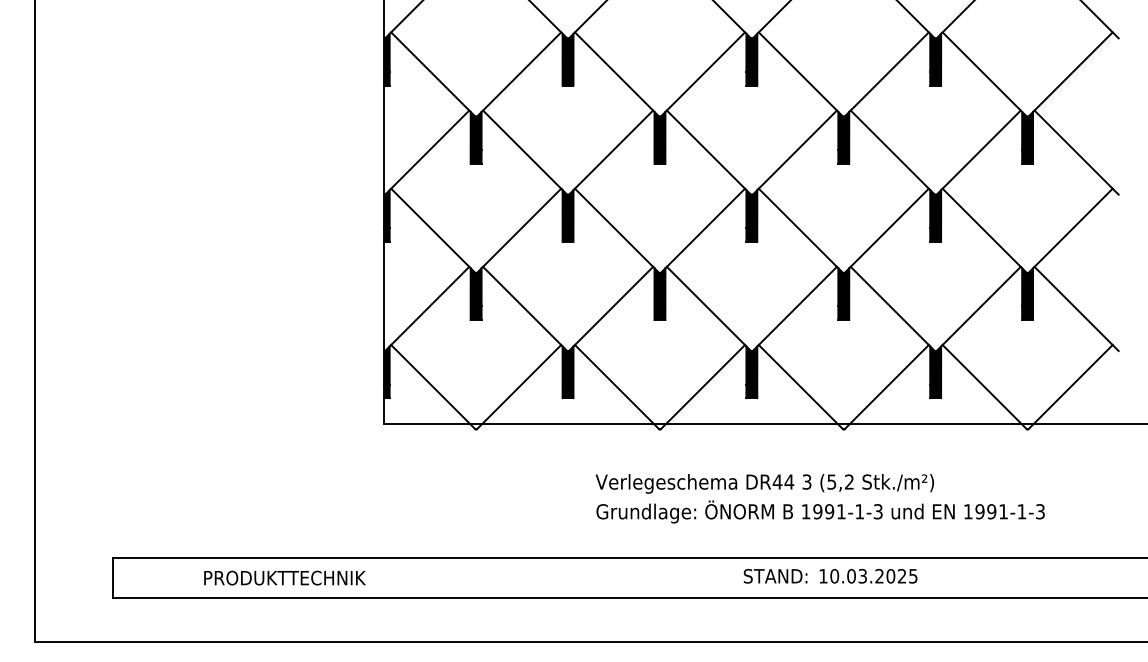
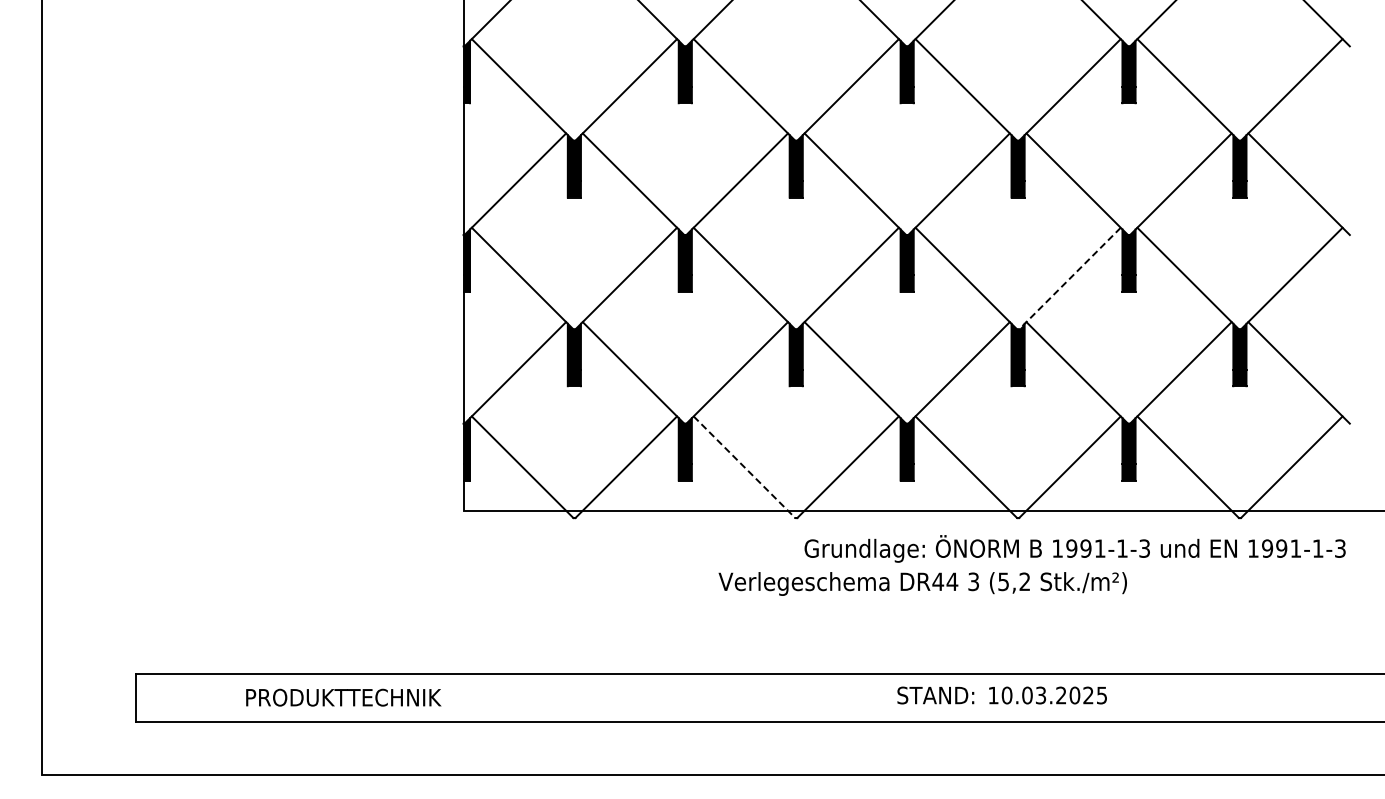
line: (886, 230) -> (1069, 278), solid -> dashed
line: (617, 387) -> (744, 467), solid -> dashed
text: (820, 511) -> (1074, 548), moved

